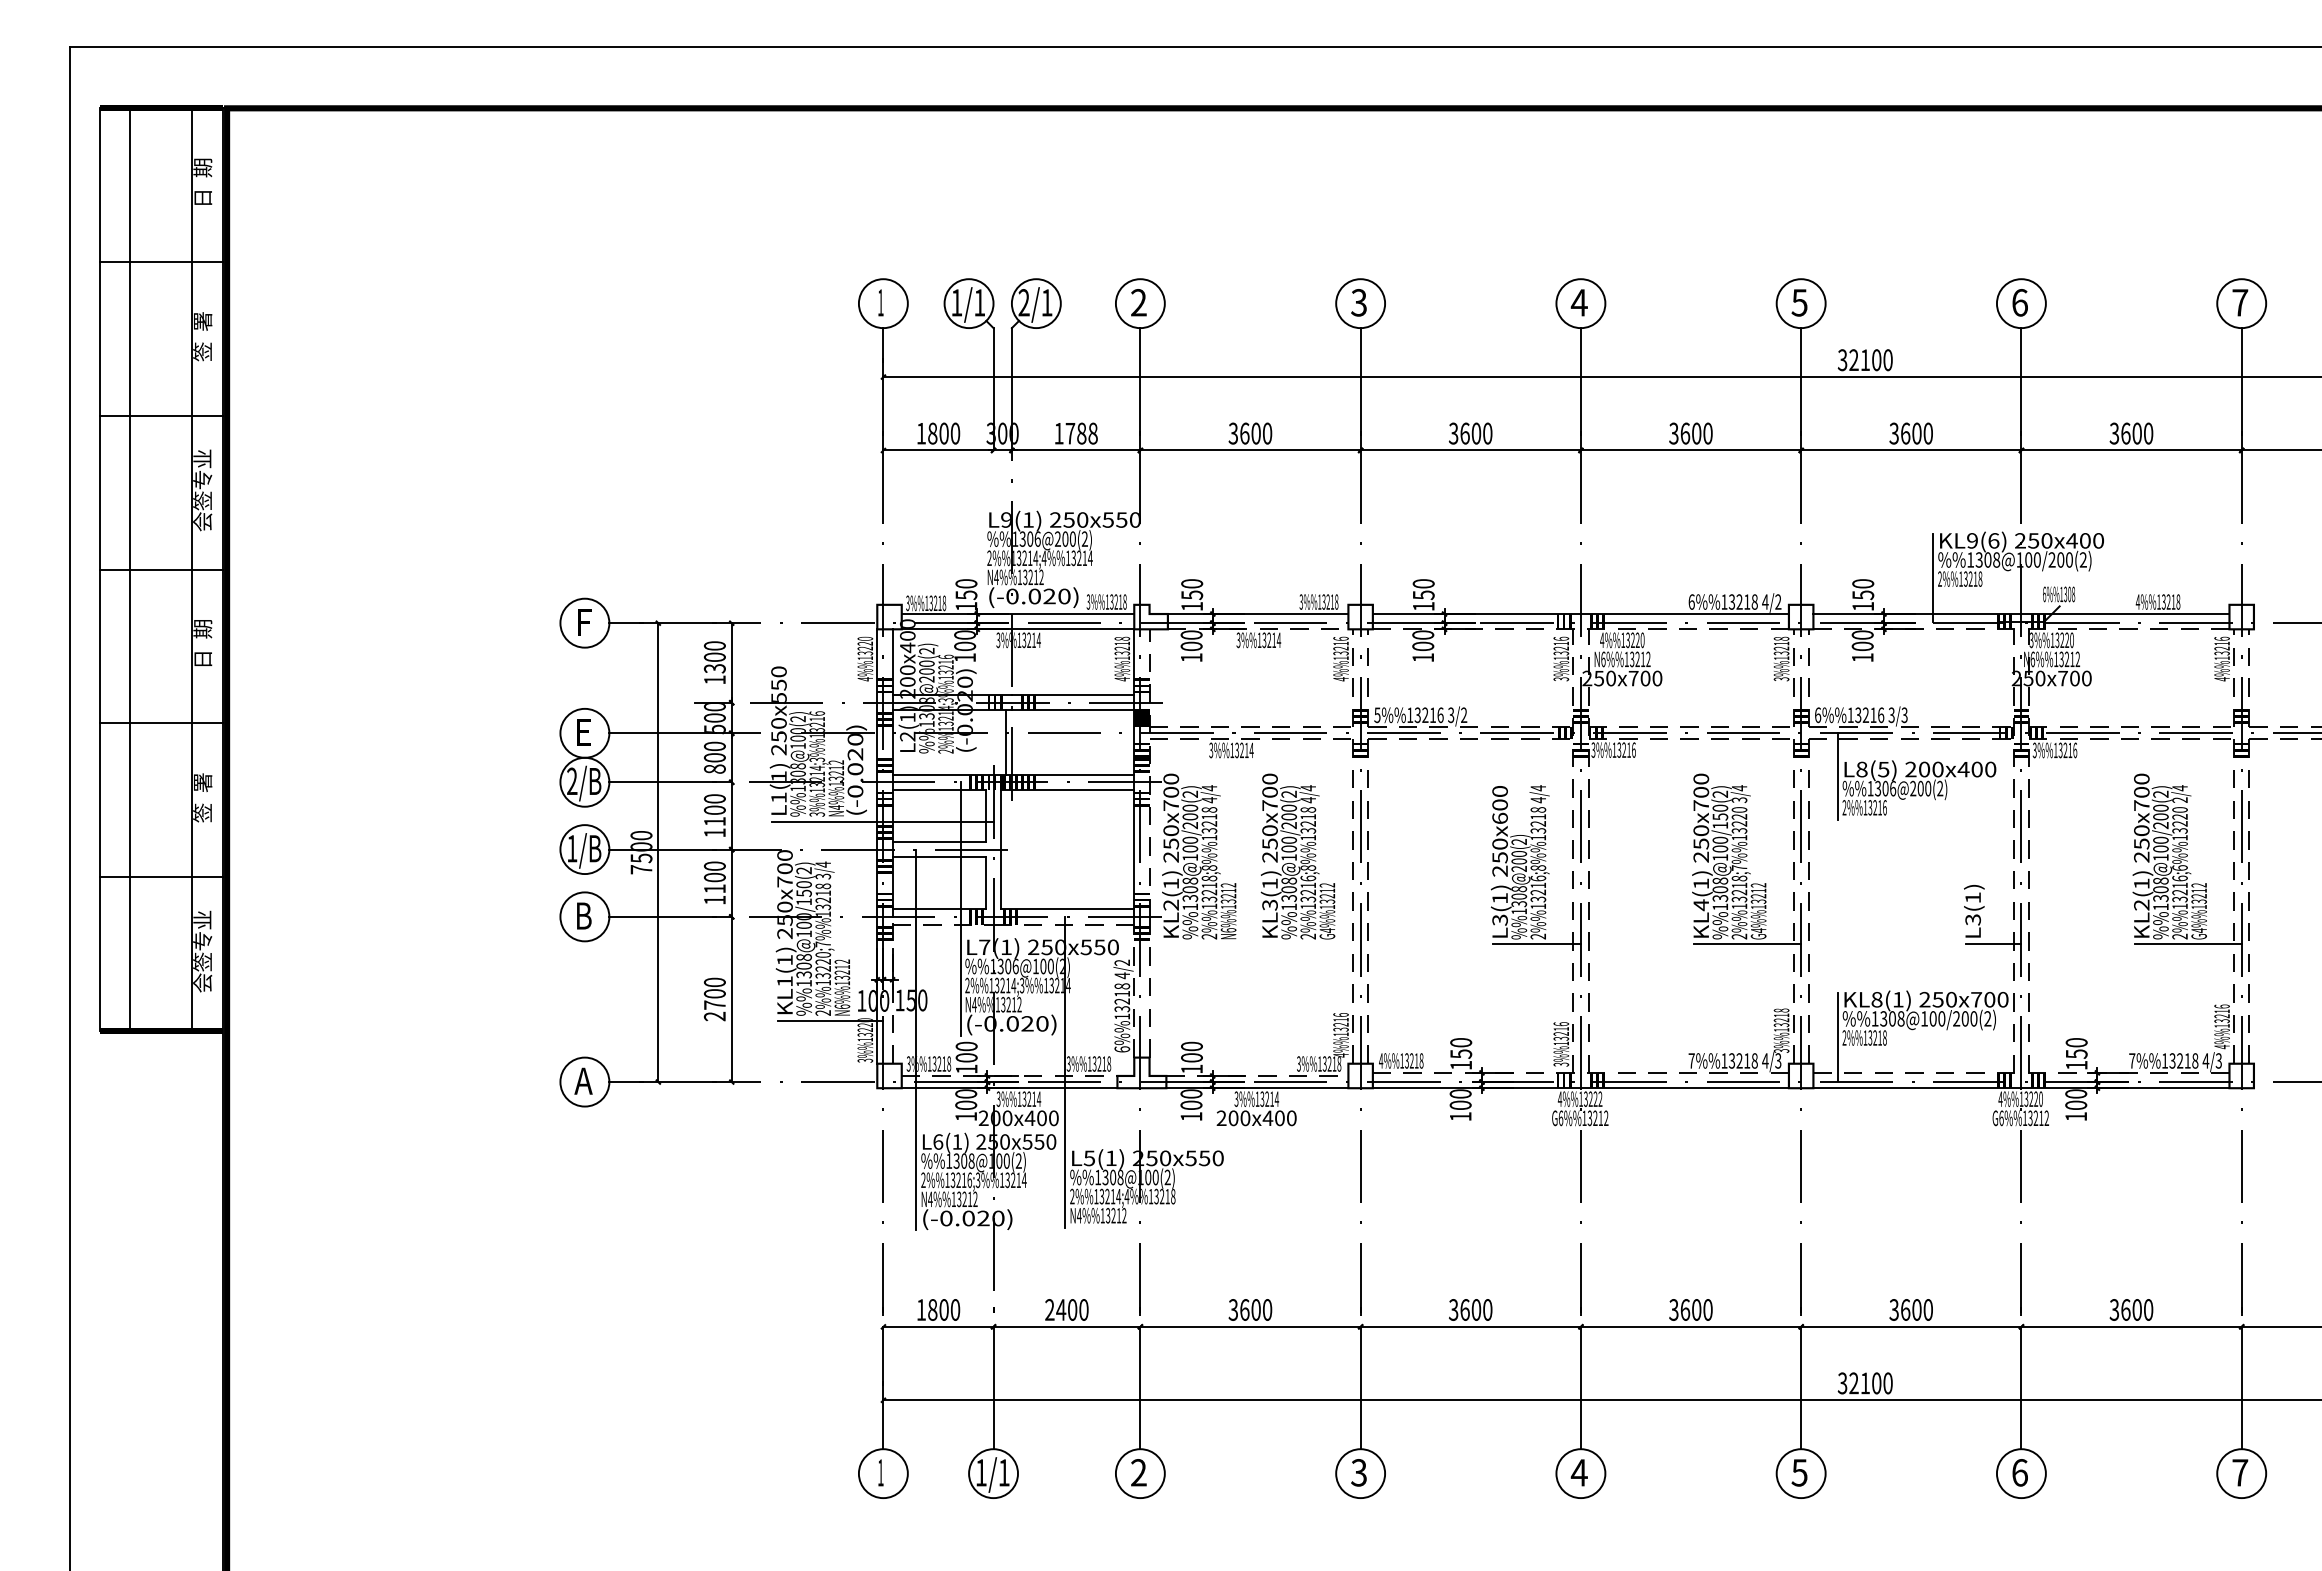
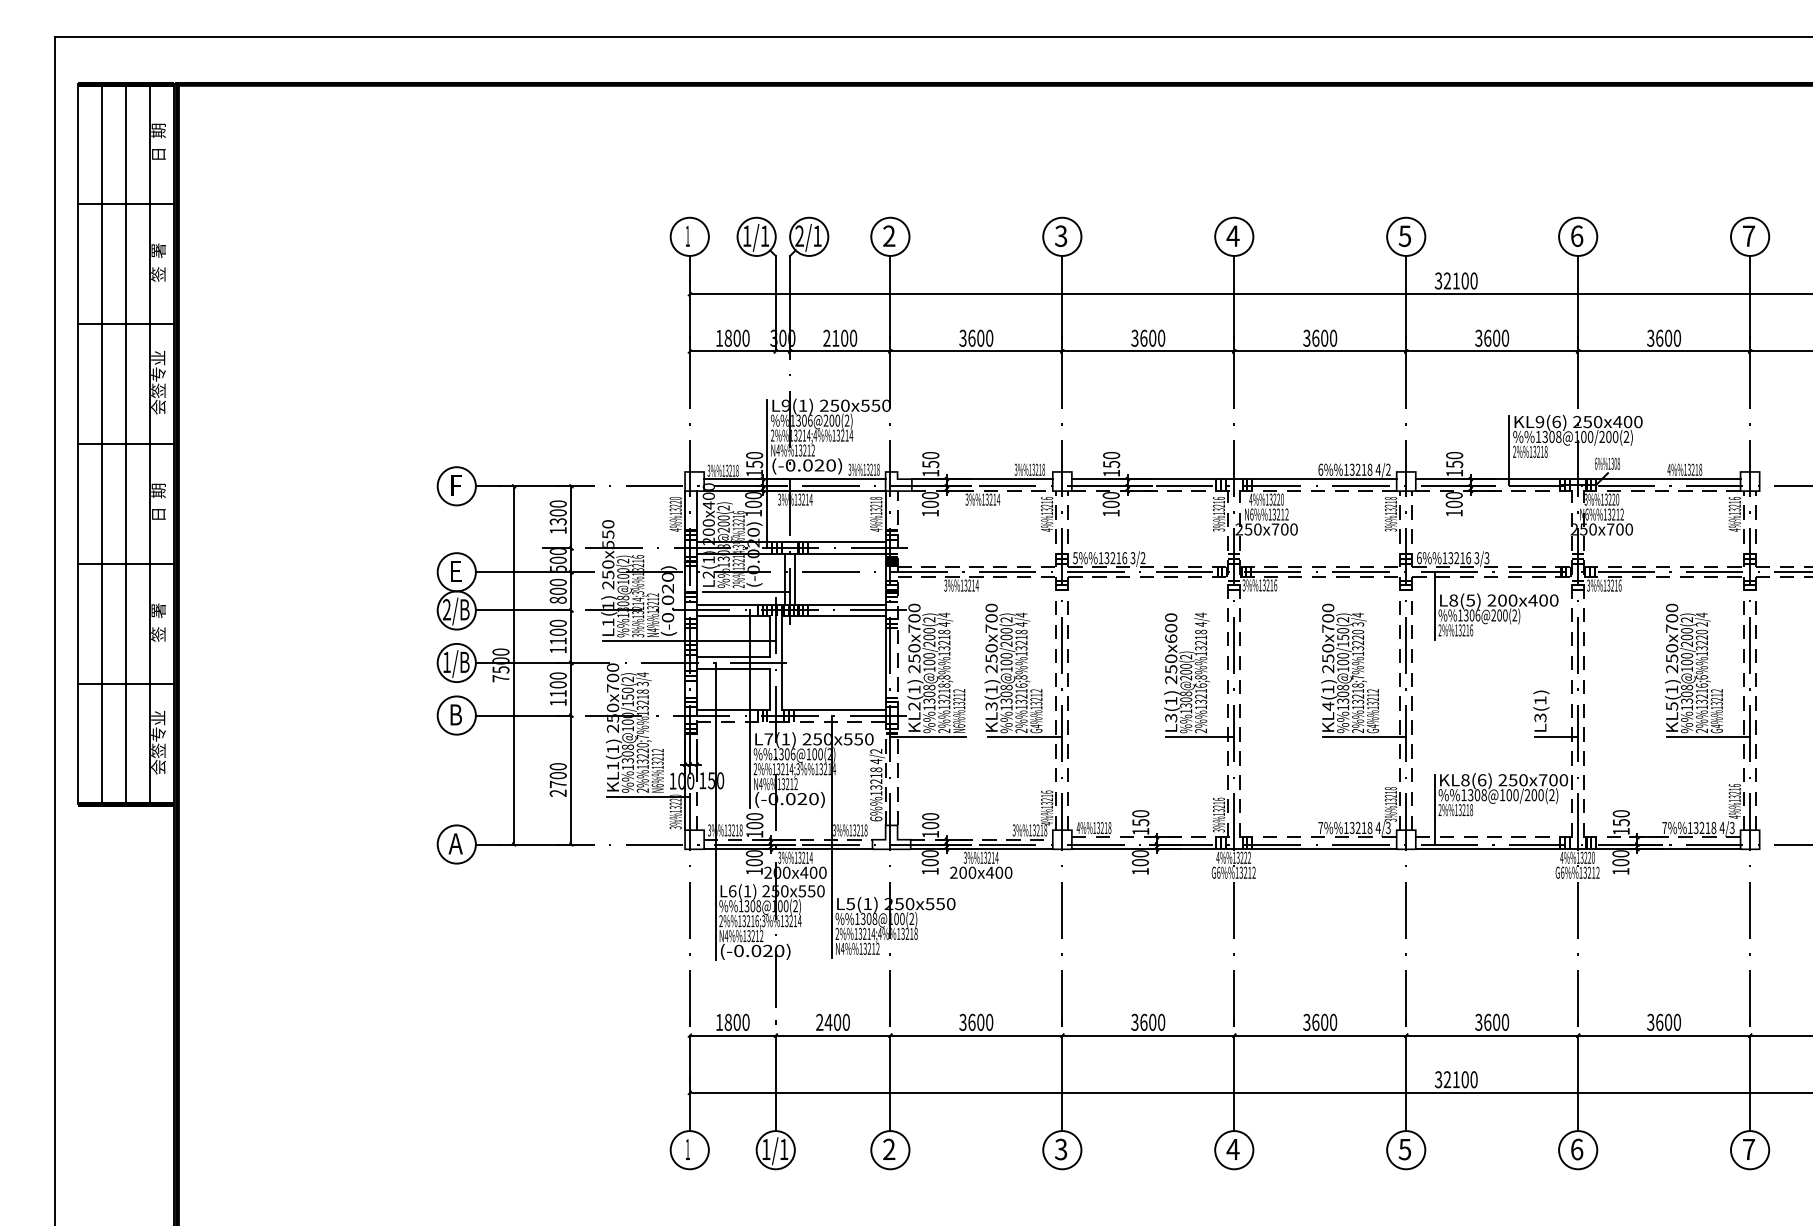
text: (1075, 433) -> (839, 338), 1788 -> 2100
line: (161, 569) -> (126, 444), added
line: (982, 607) -> (767, 474), added
line: (1018, 742) -> (795, 579), added
line: (955, 758) -> (746, 591), added
text: (2141, 904) -> (1671, 705), KL2(1) -> KL5(1)
line: (1188, 944) -> (927, 737), added
line: (1312, 944) -> (1024, 737), added
text: (1898, 999) -> (1482, 780), KL8(1) -> KL8(6)

